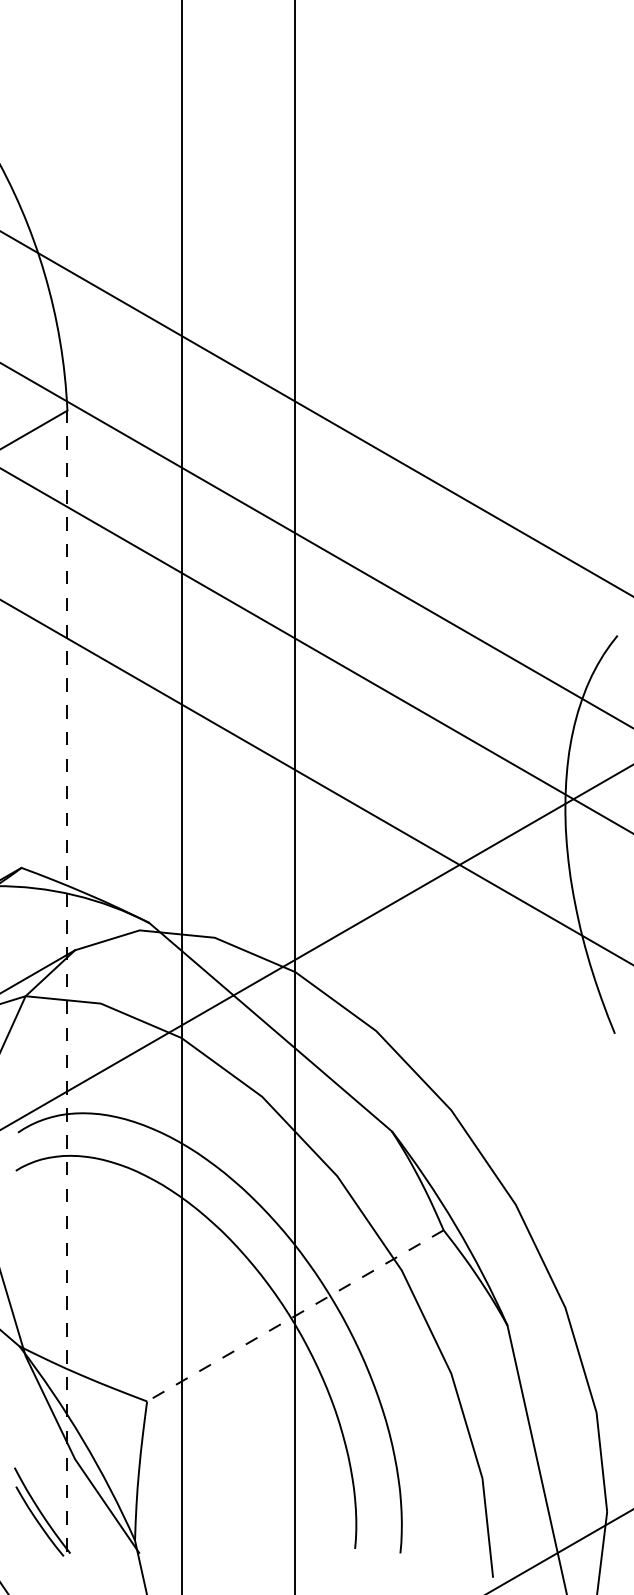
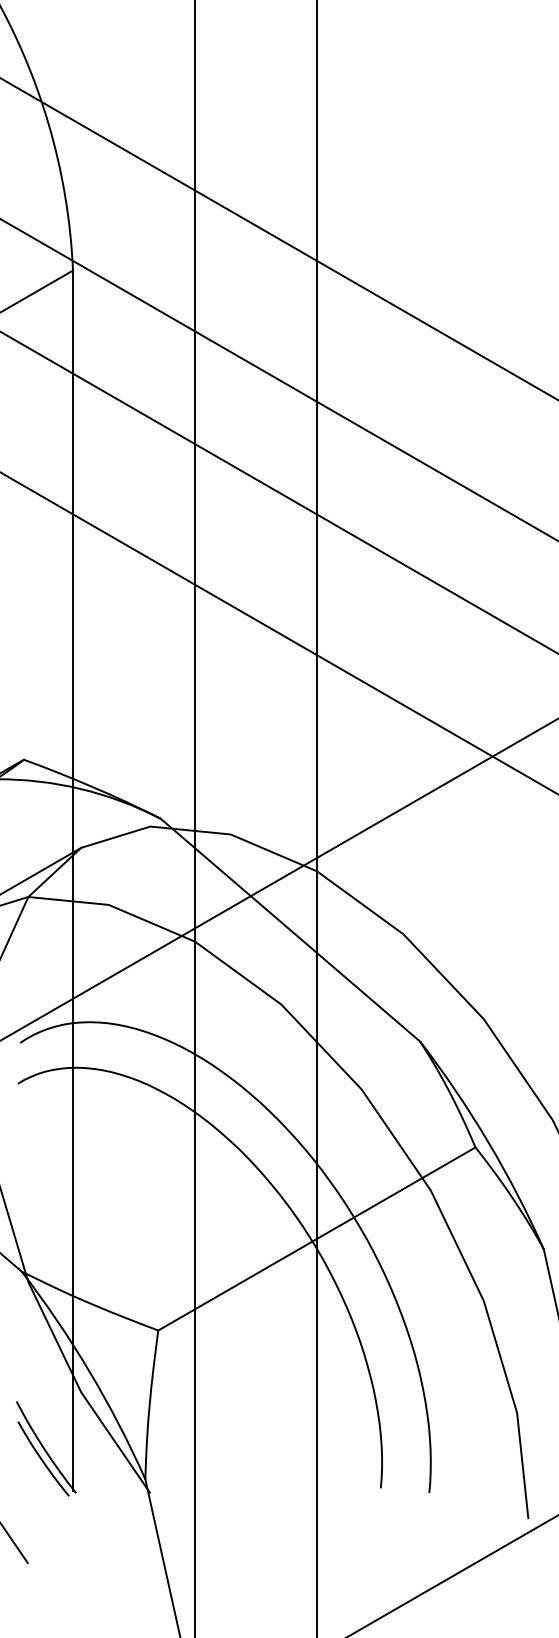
line: (67, 981) -> (73, 881), dashed -> solid
line: (294, 1316) -> (315, 1239), dashed -> solid

